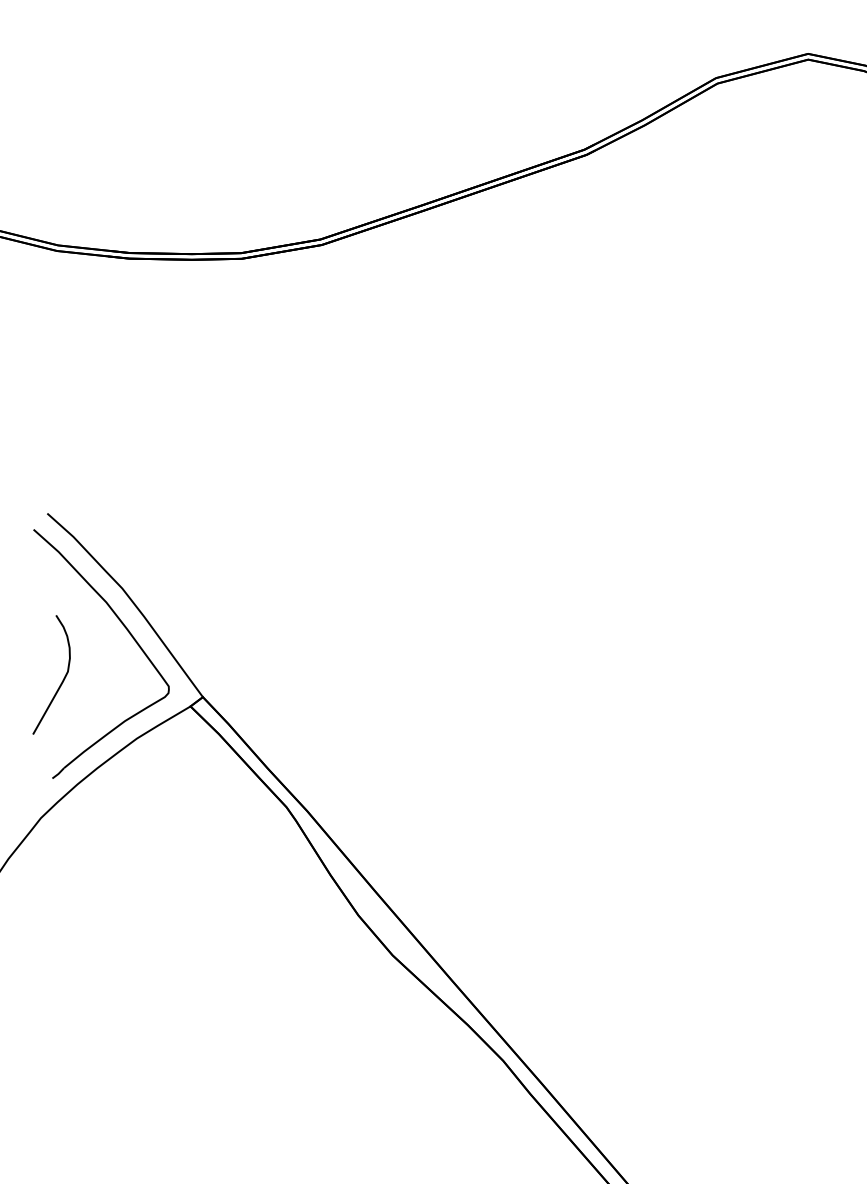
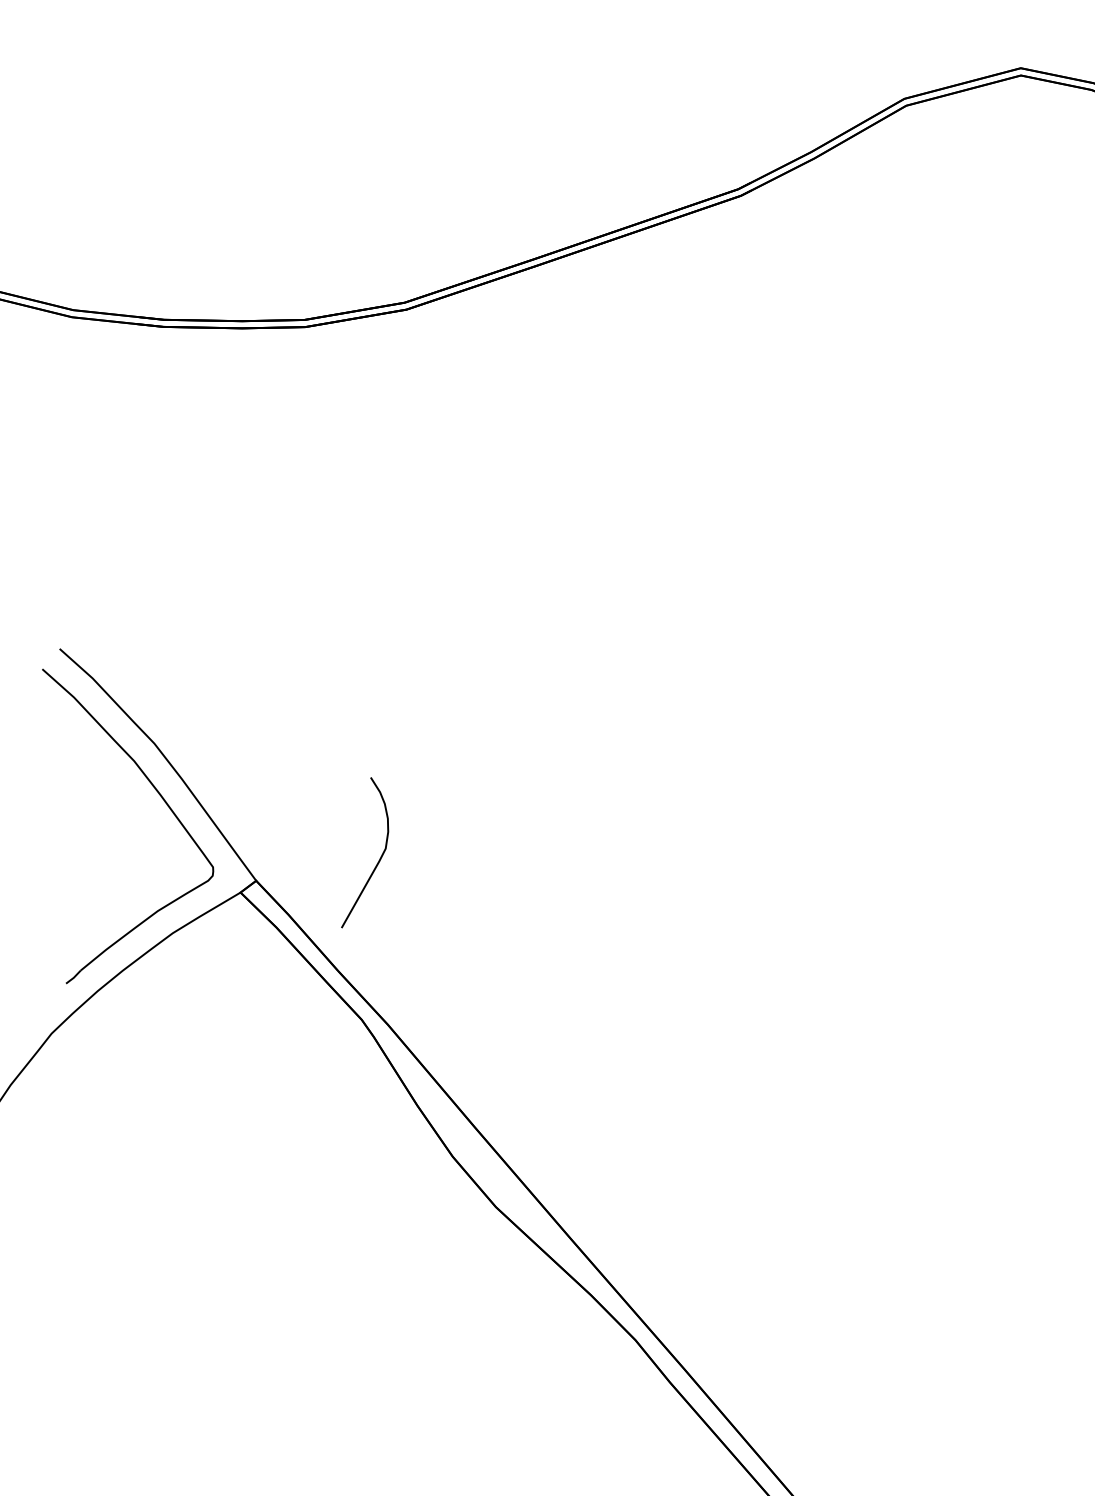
curve: (63, 679) -> (379, 858), moved

